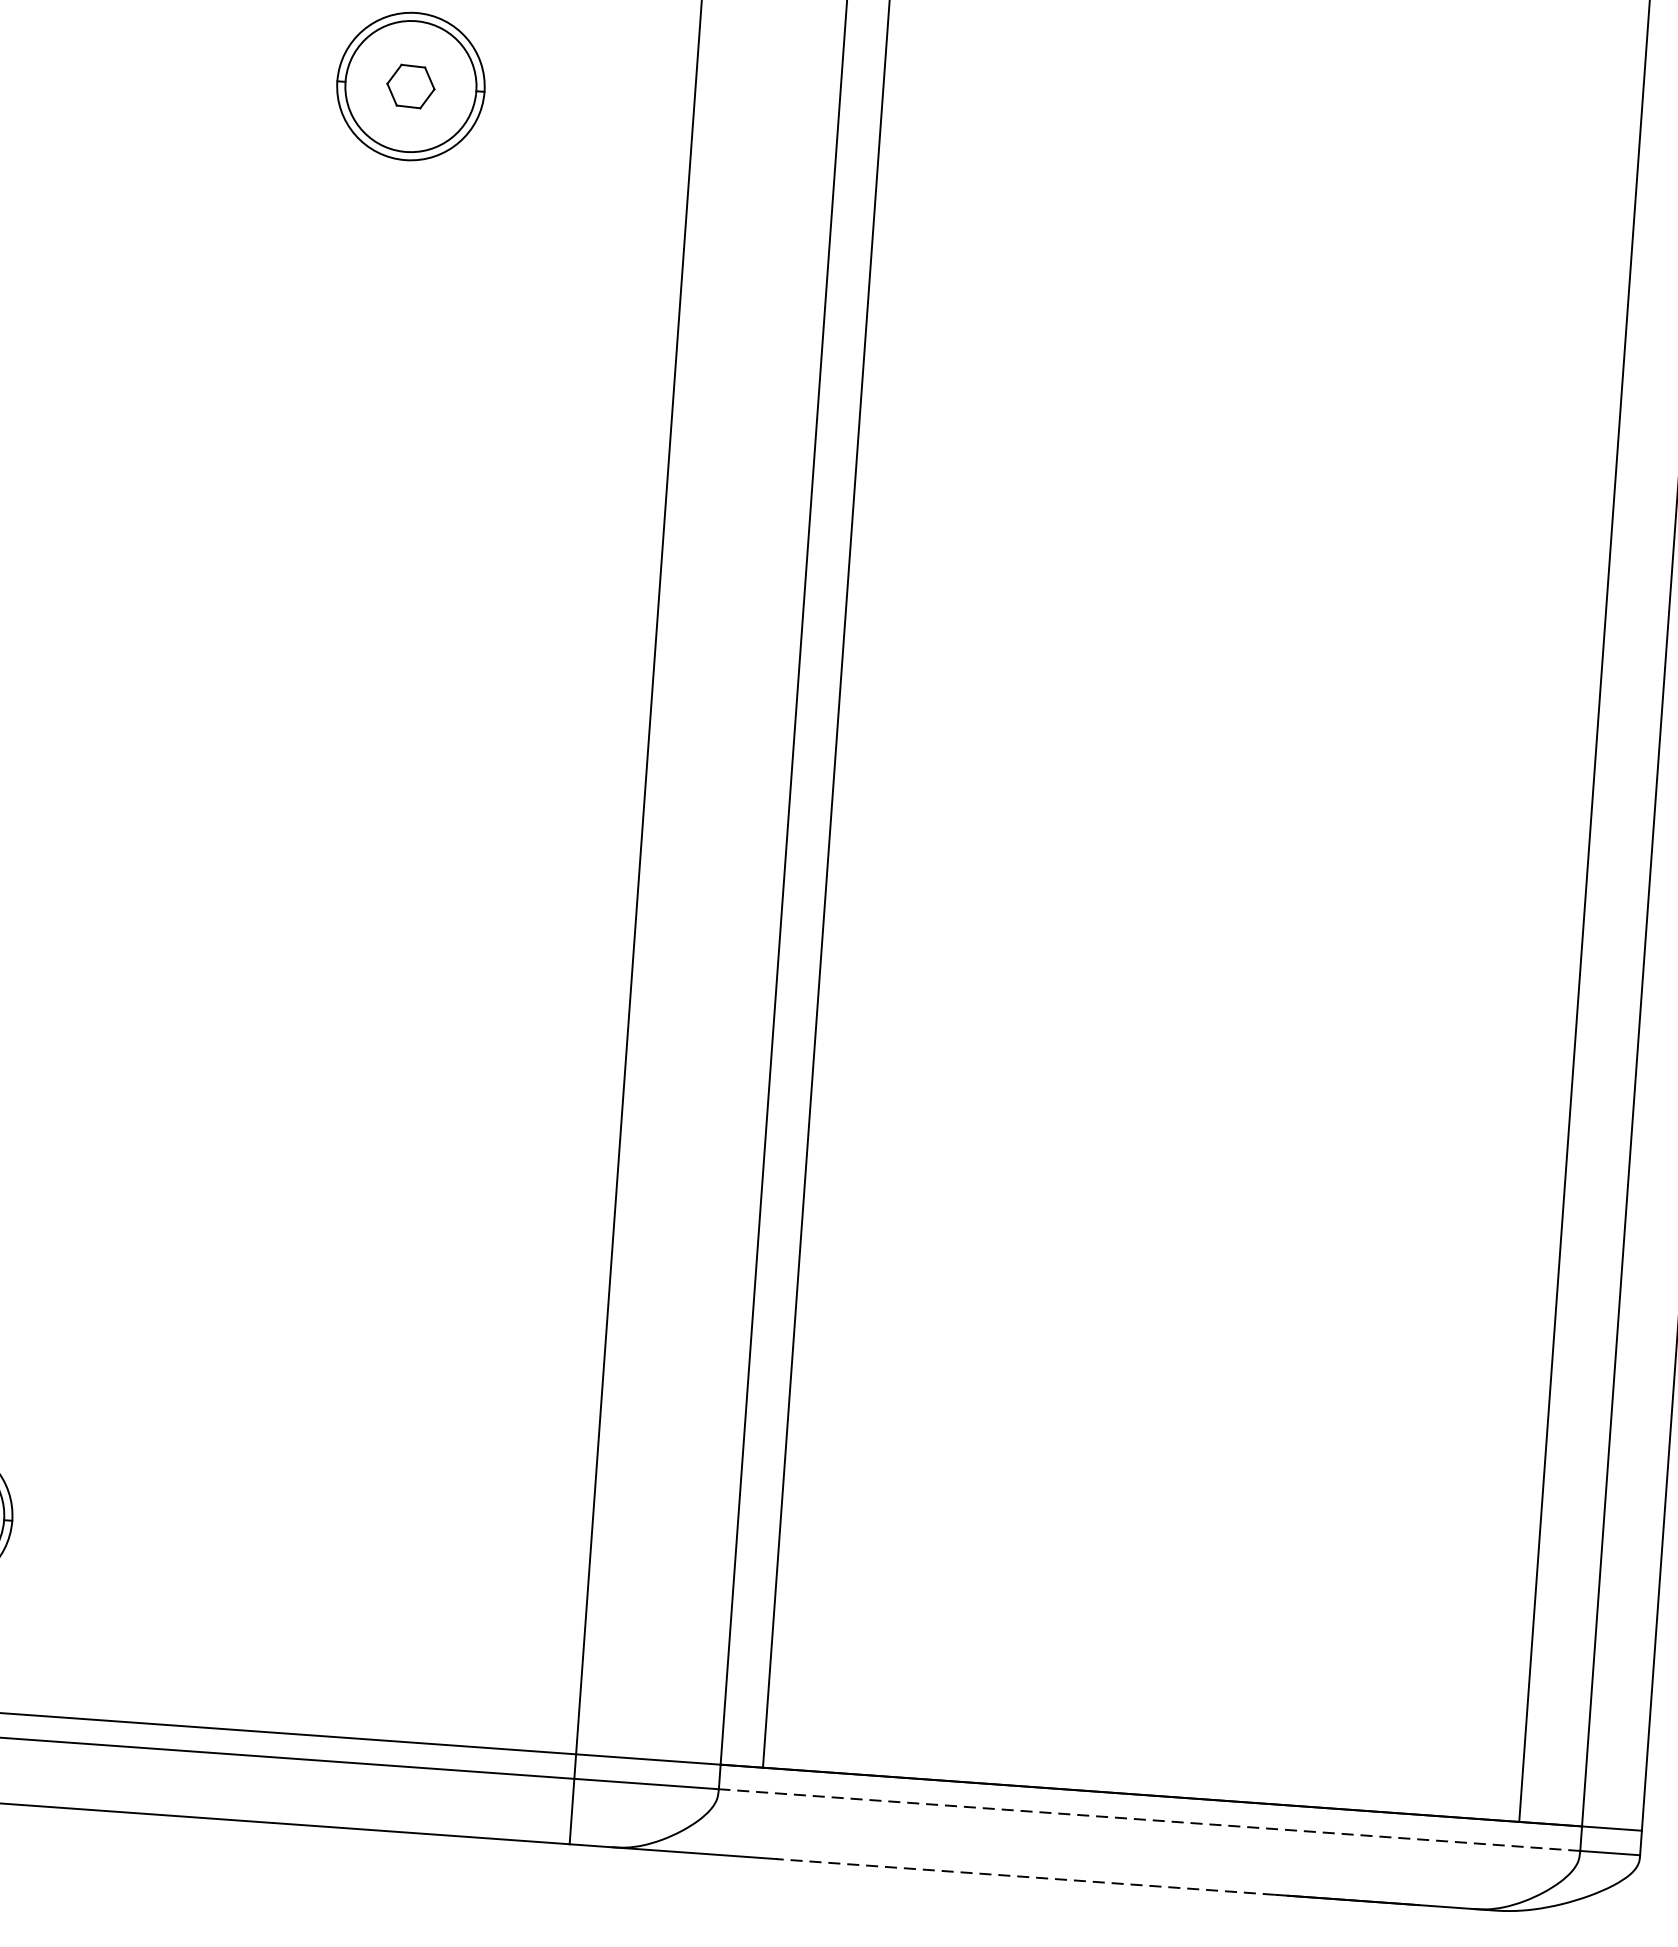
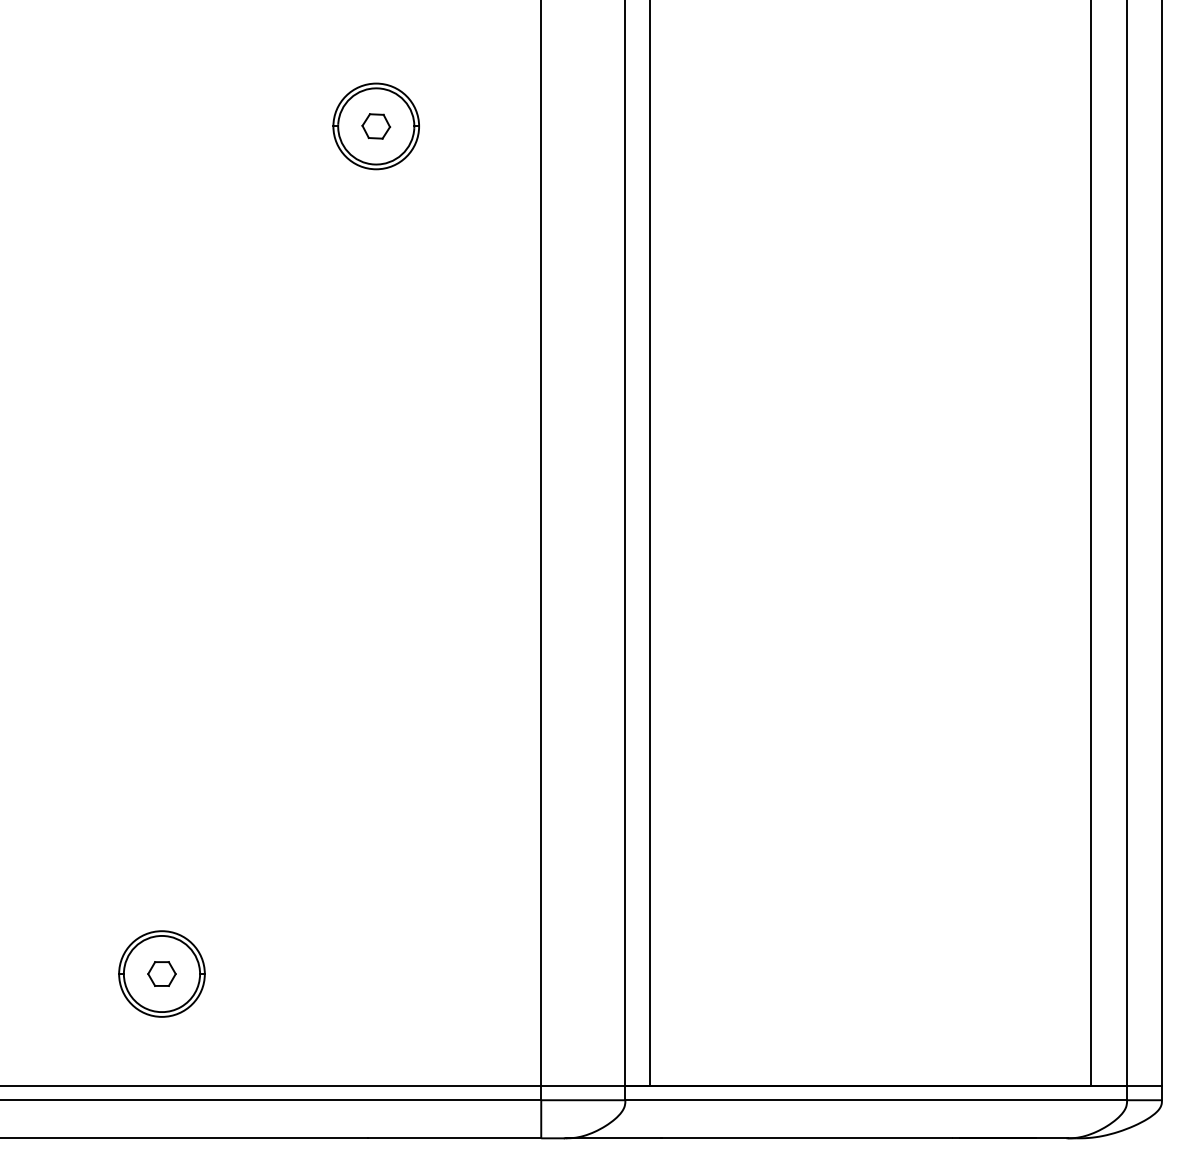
line: (1149, 1820) -> (876, 1100), dashed -> solid
line: (1025, 1877) -> (806, 1138), dashed -> solid

